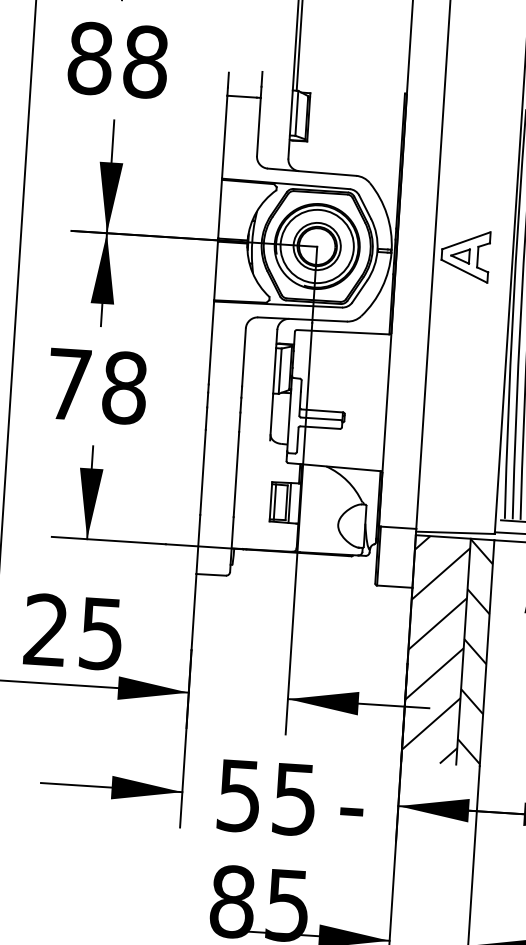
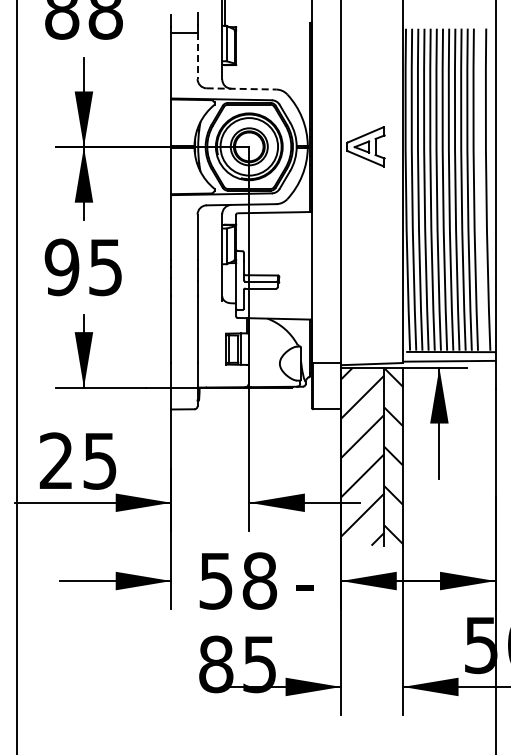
line: (258, 127) -> (197, 56), solid -> dashed
line: (312, 171) -> (241, 88), solid -> dashed
text: (96, 386) -> (83, 267), 78 -> 95
text: (294, 798) -> (259, 580), 55 -> 58

